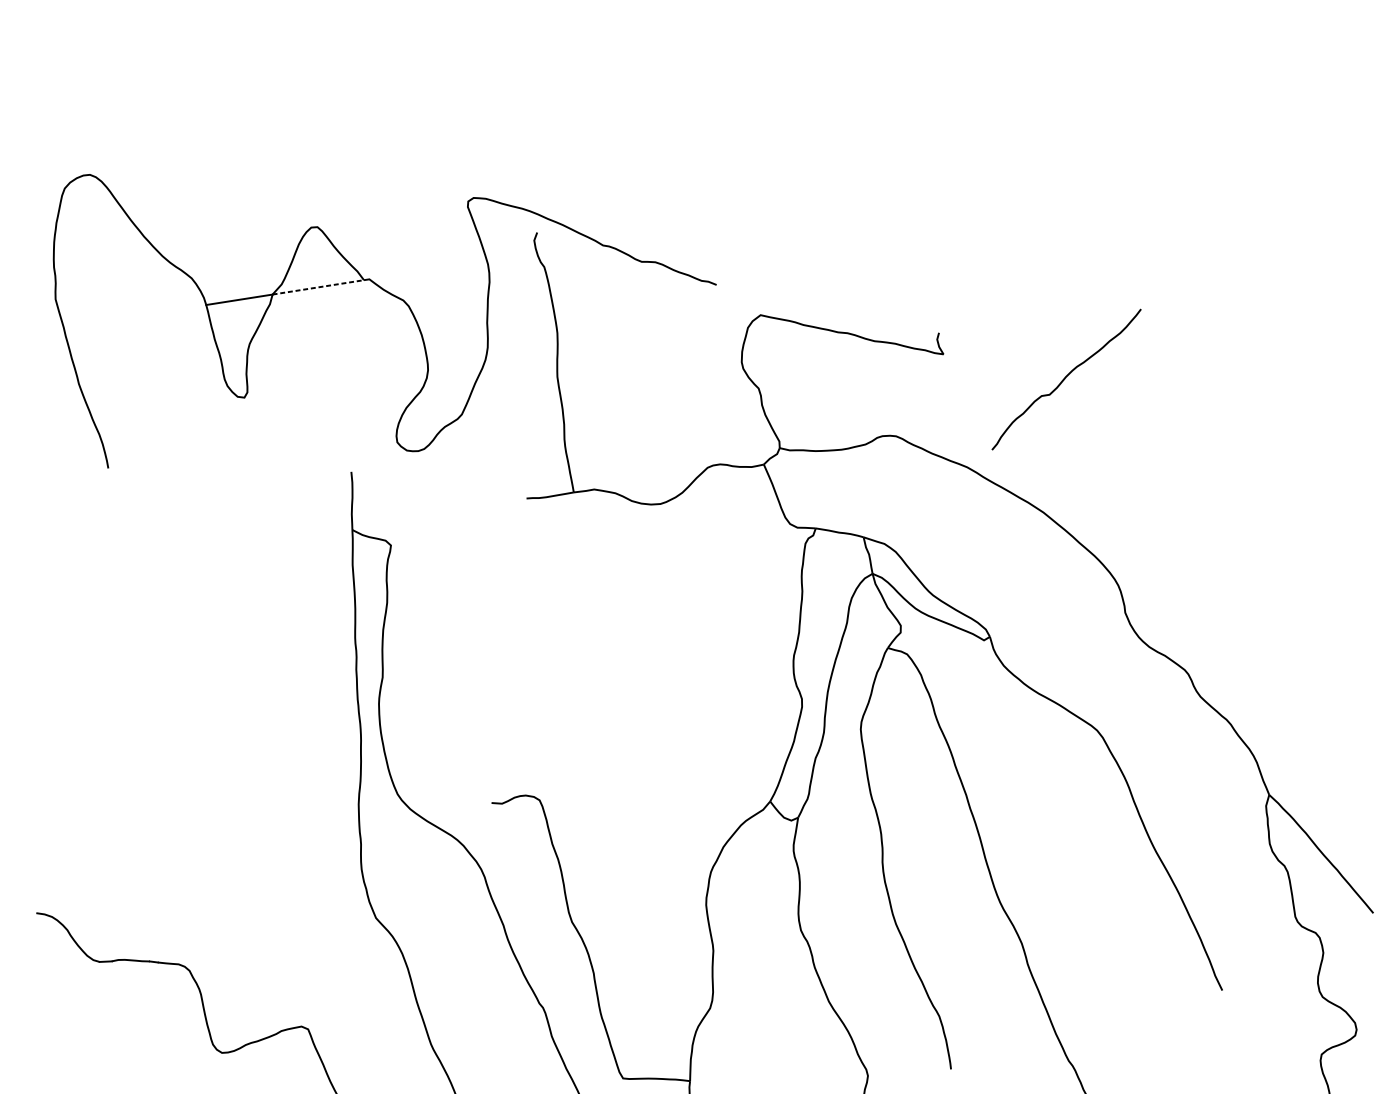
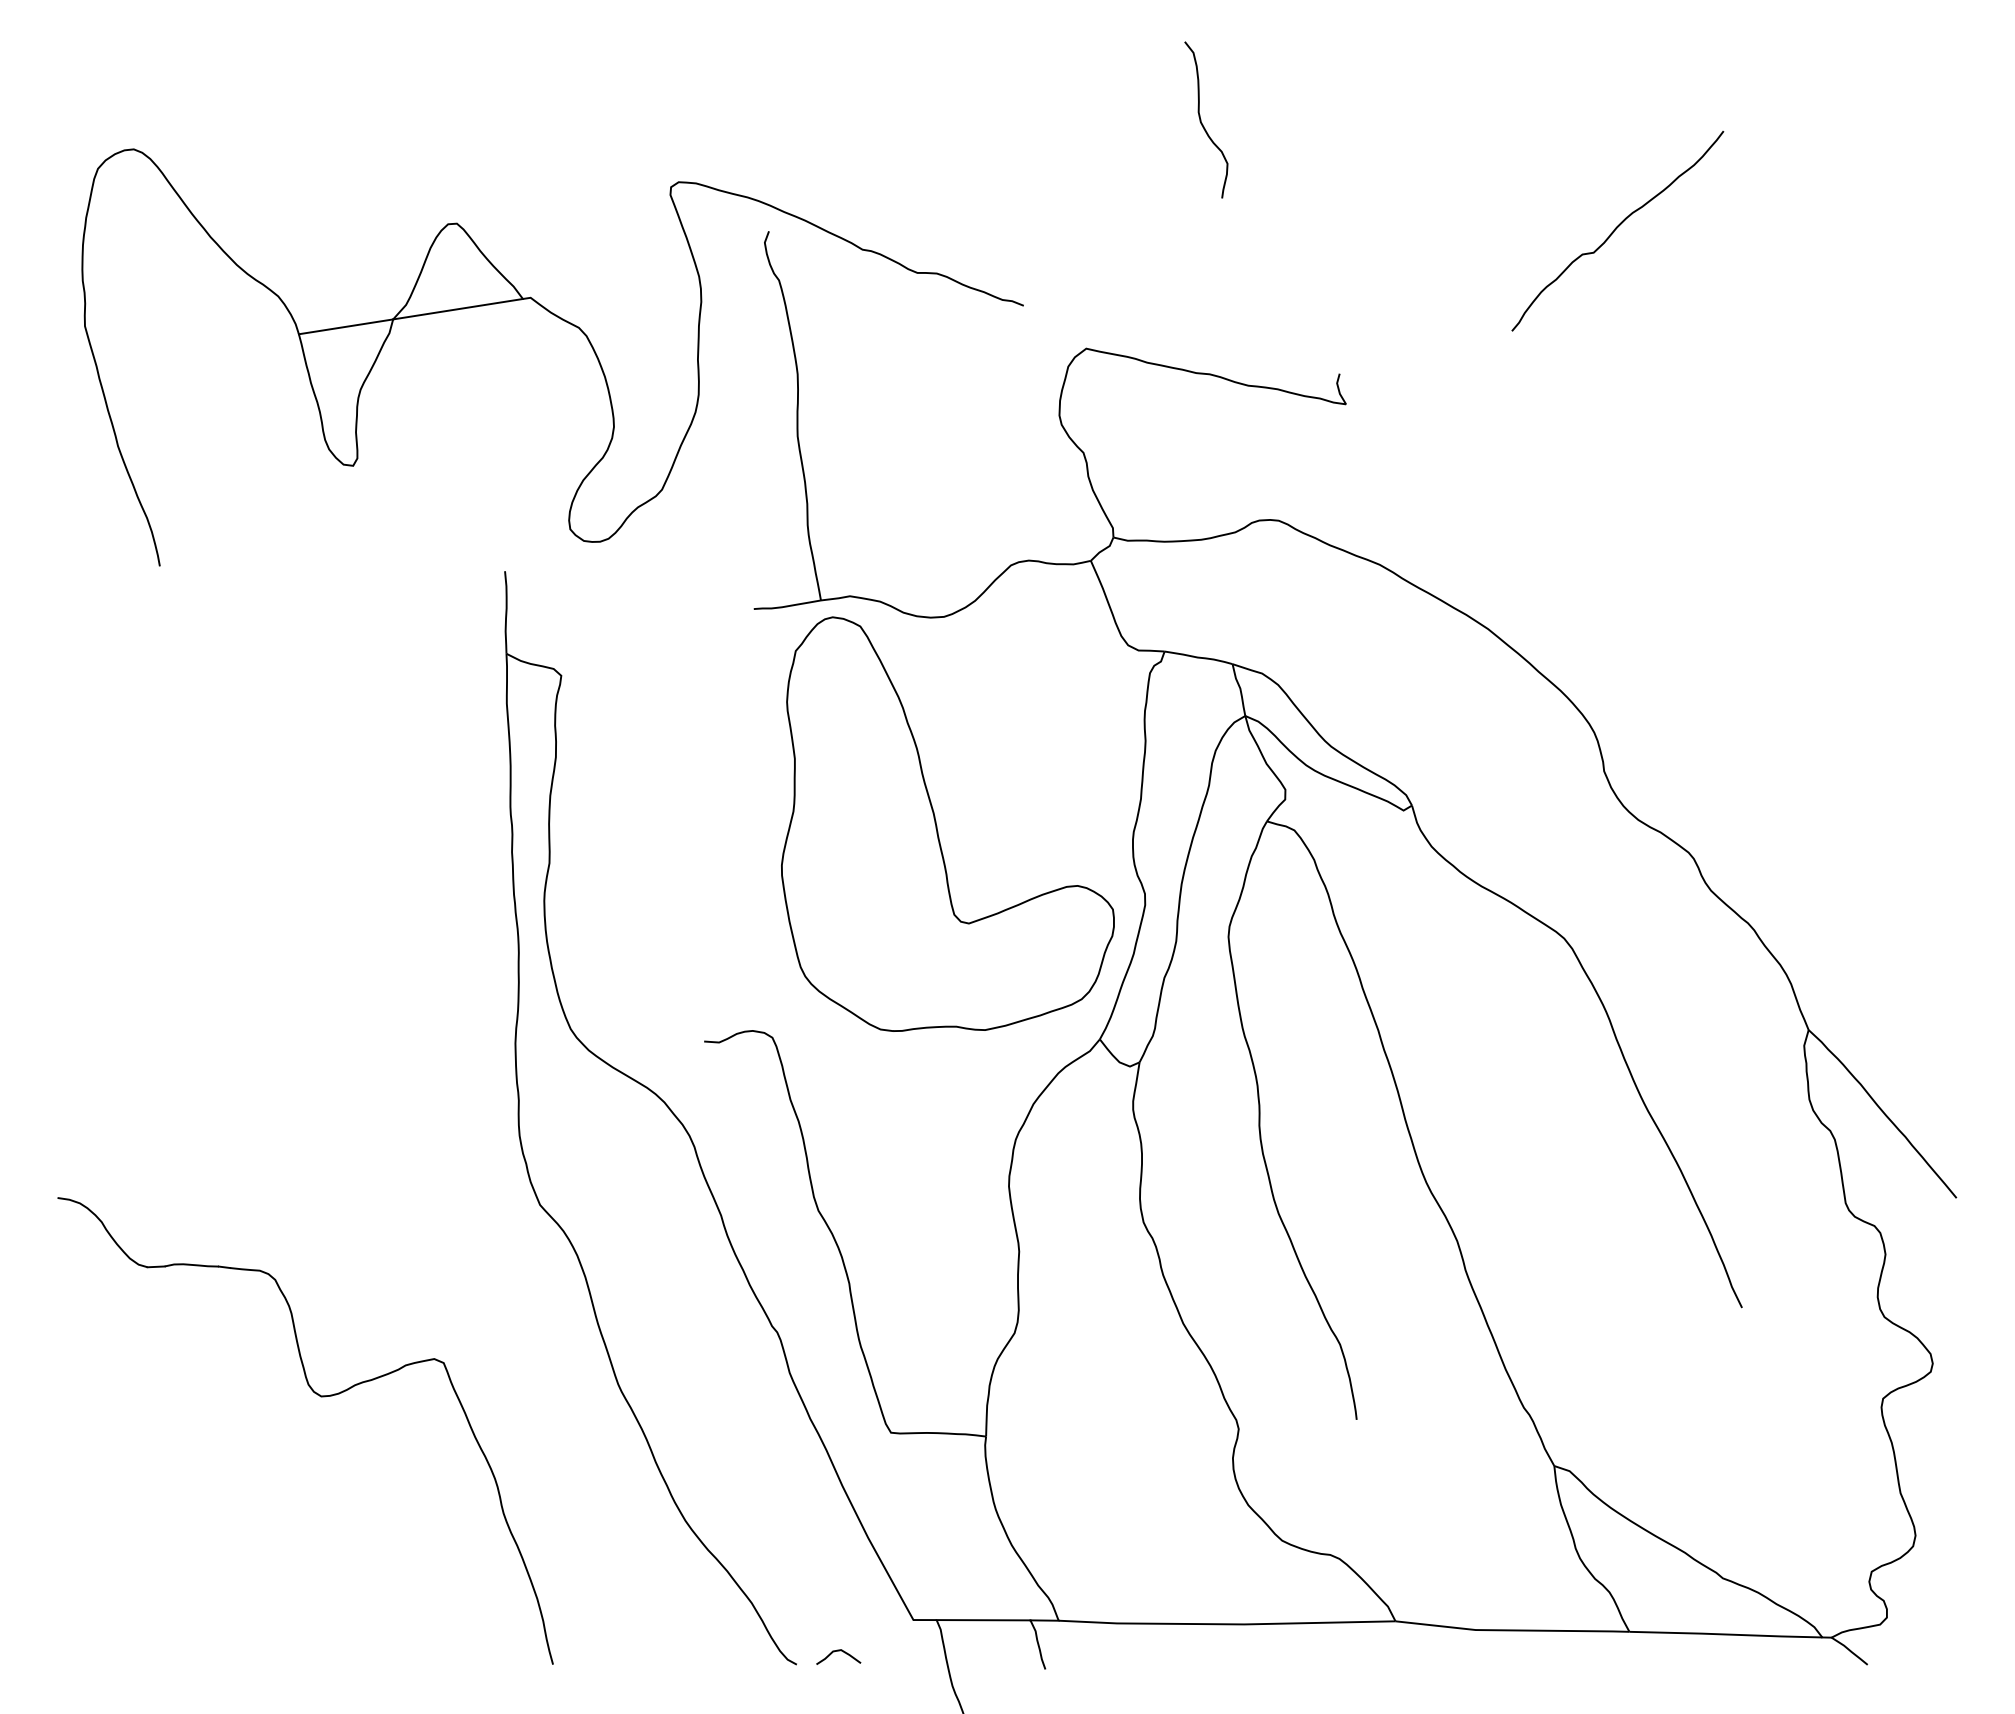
curve: (841, 153) -> (1201, 119), added
line: (318, 287) -> (458, 309), dashed -> solid
curve: (1065, 378) -> (1616, 229), moved
part: (655, 650) -> (937, 825), added

